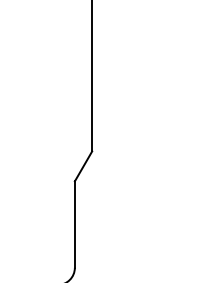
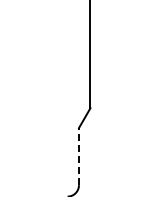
line: (75, 224) -> (79, 156), solid -> dashed

